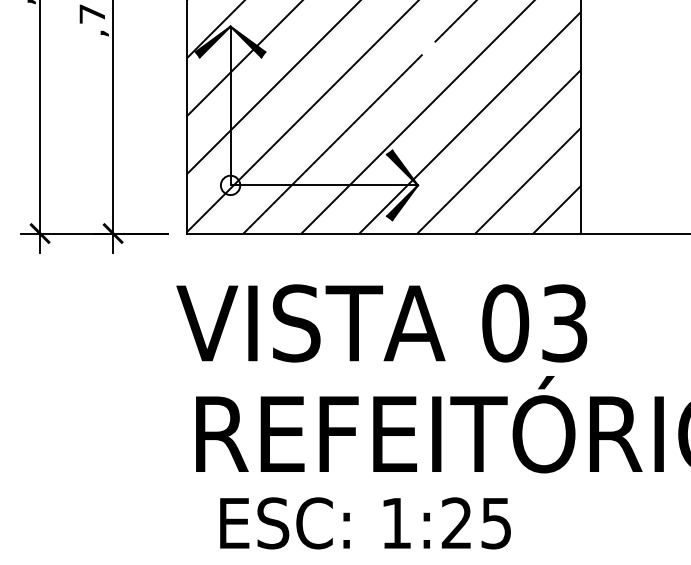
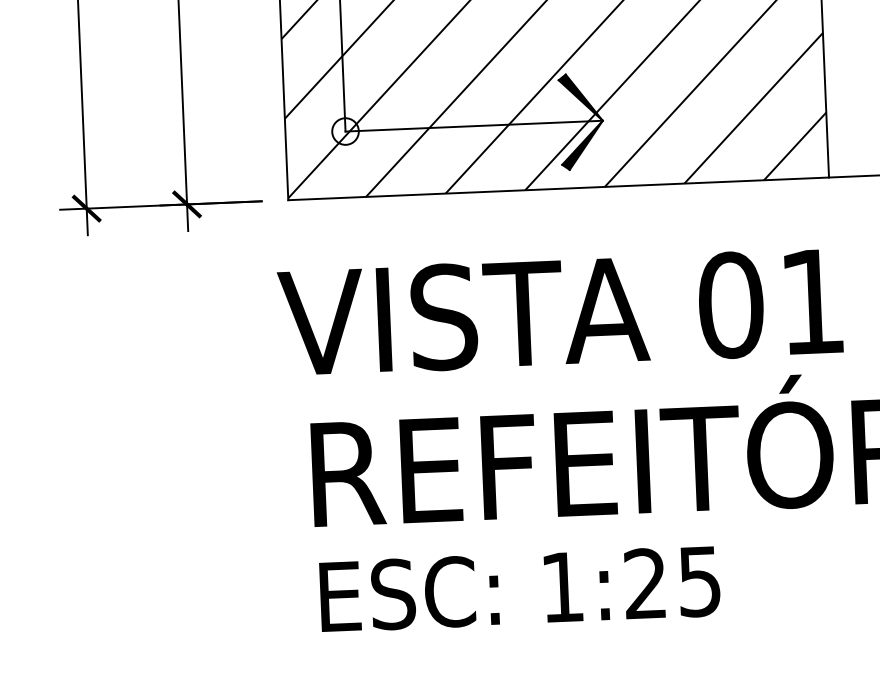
text: (564, 323) -> (812, 301), 03 -> 01
text: (365, 523) -> (520, 589), moved

